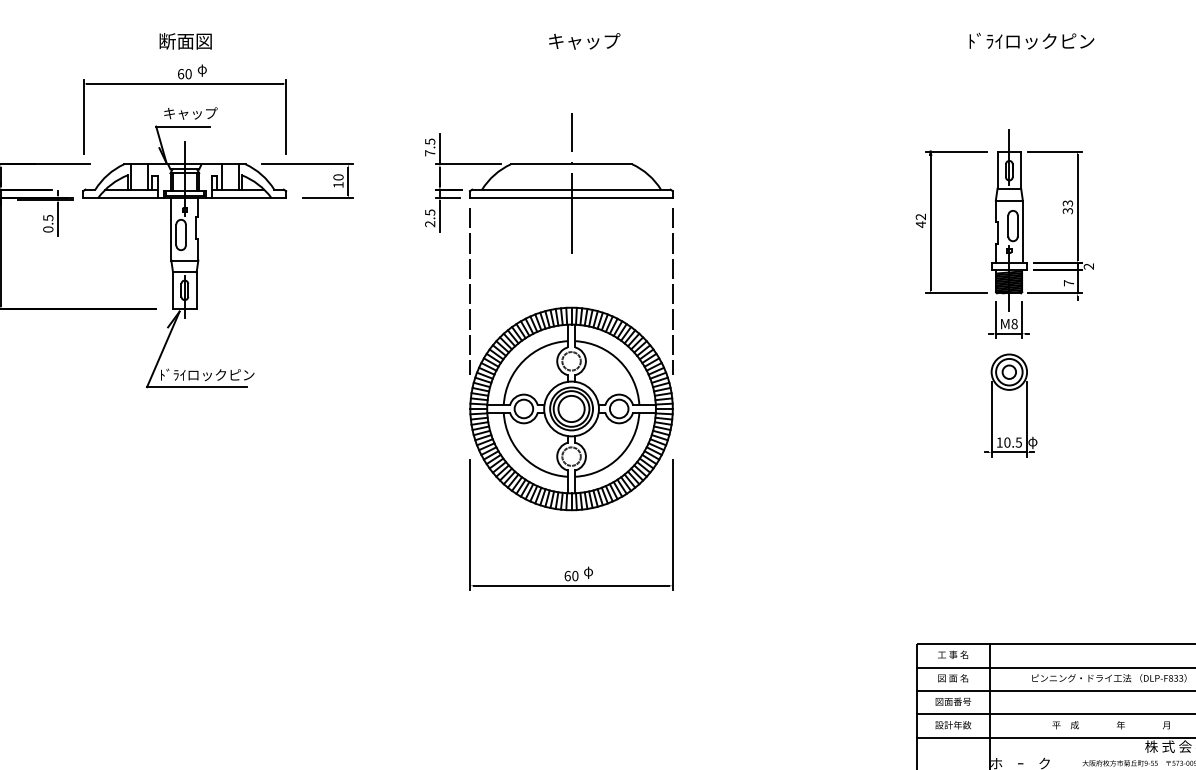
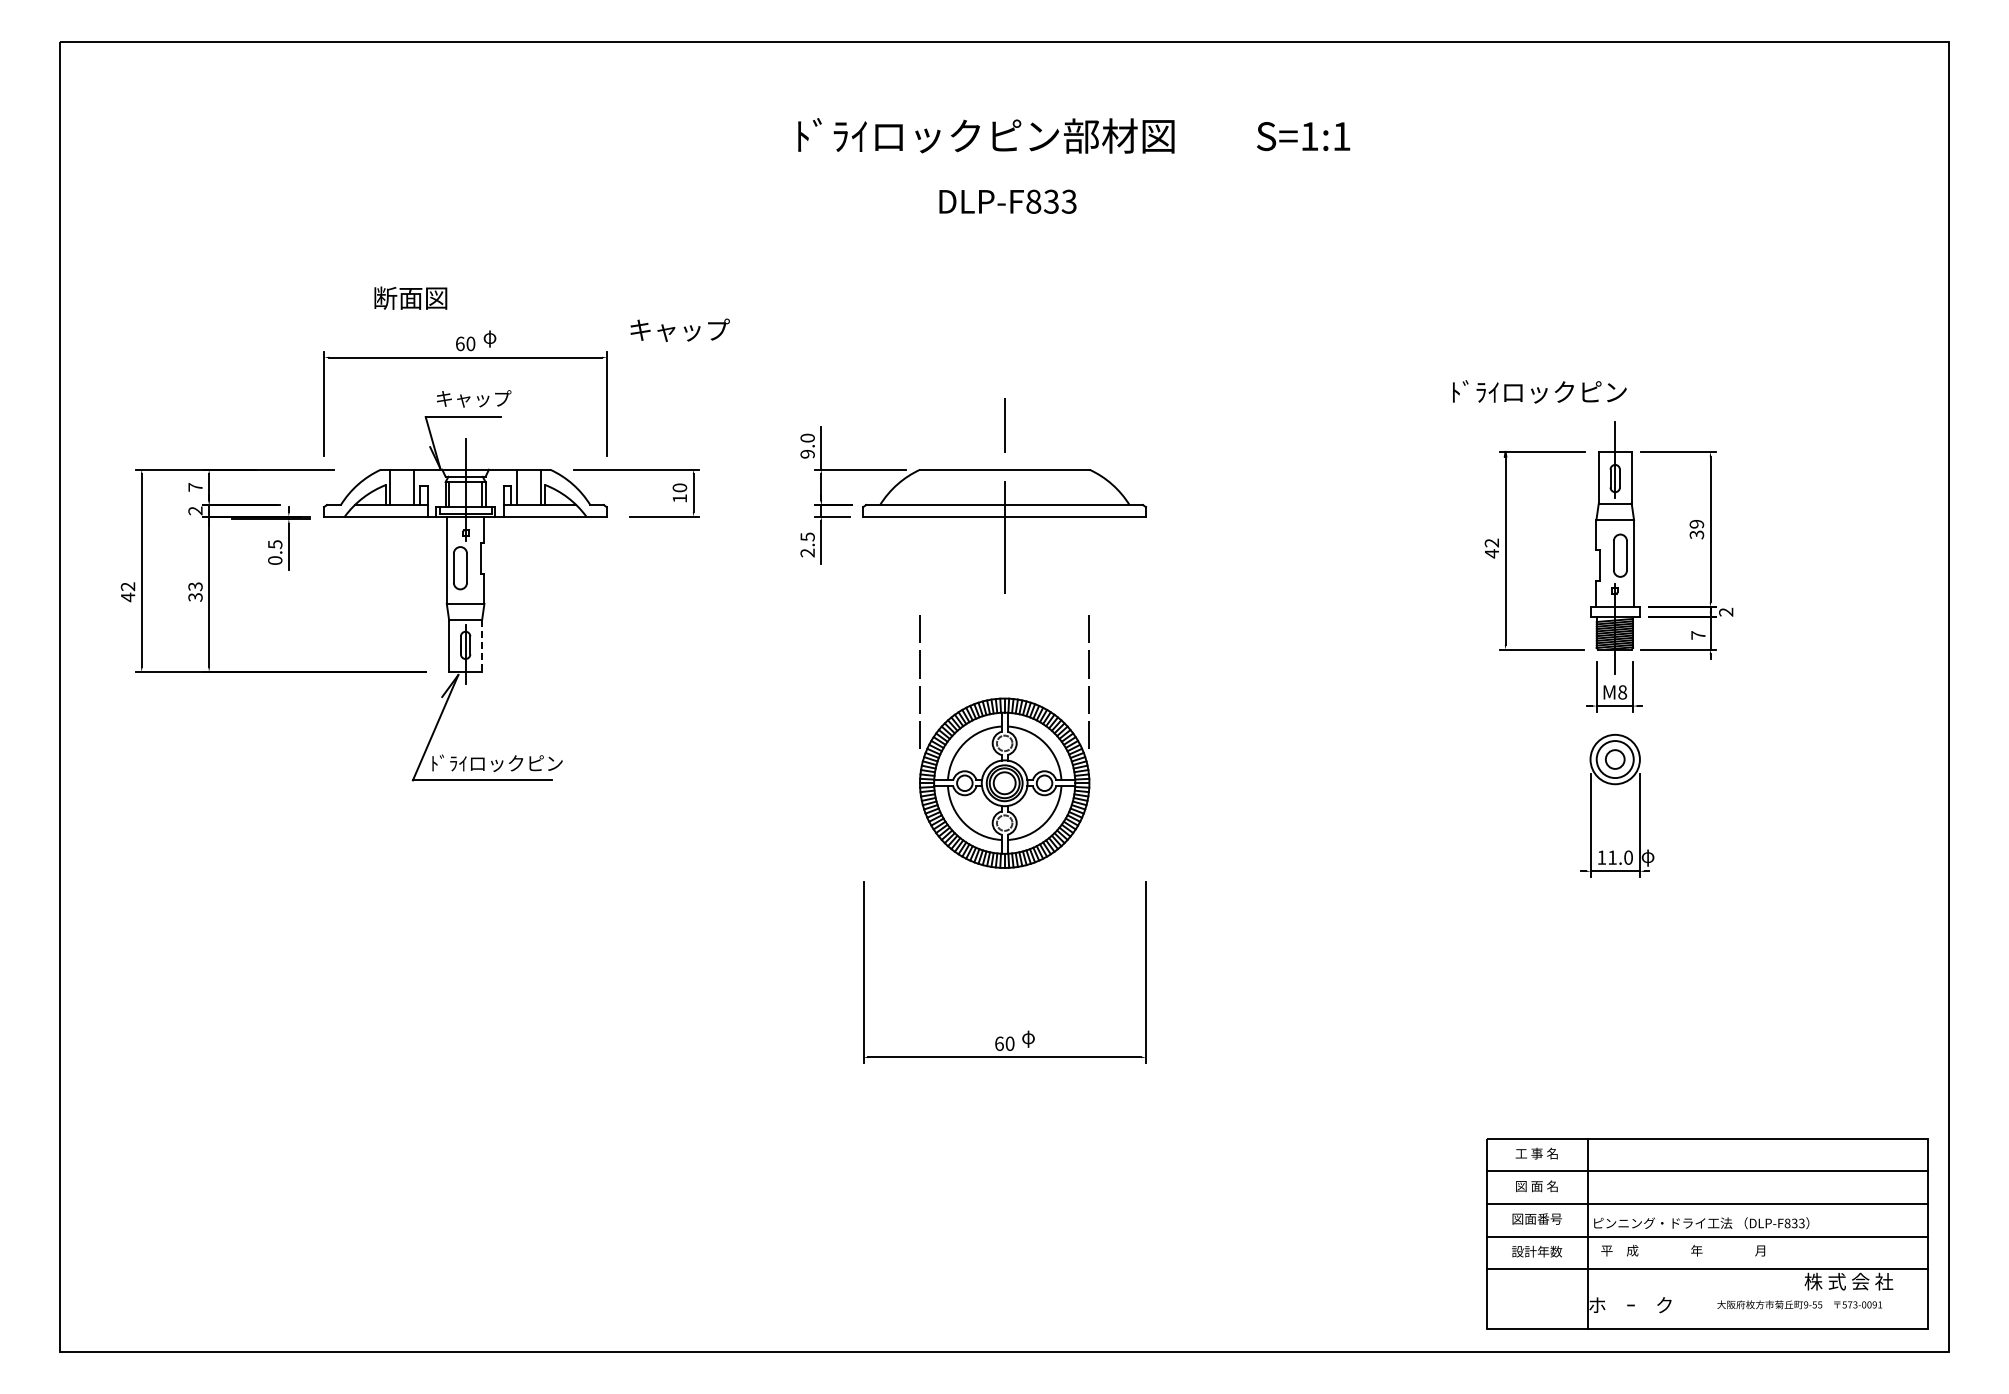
text: (185, 40) -> (410, 297), moved
text: (584, 40) -> (679, 329), moved
text: (1031, 40) -> (1539, 391), moved
text: (430, 146) -> (807, 445), 7.5 -> 9.0
text: (1068, 203) -> (1697, 524), 33 -> 39
line: (196, 291) -> (482, 646), solid -> dashed
part: (571, 359) -> (1004, 741), size x0.6
text: (1013, 442) -> (1620, 857), 10.5 -> 11.0
text: (1109, 678) -> (1701, 1223), moved
text: (1111, 725) -> (1683, 1250), moved

